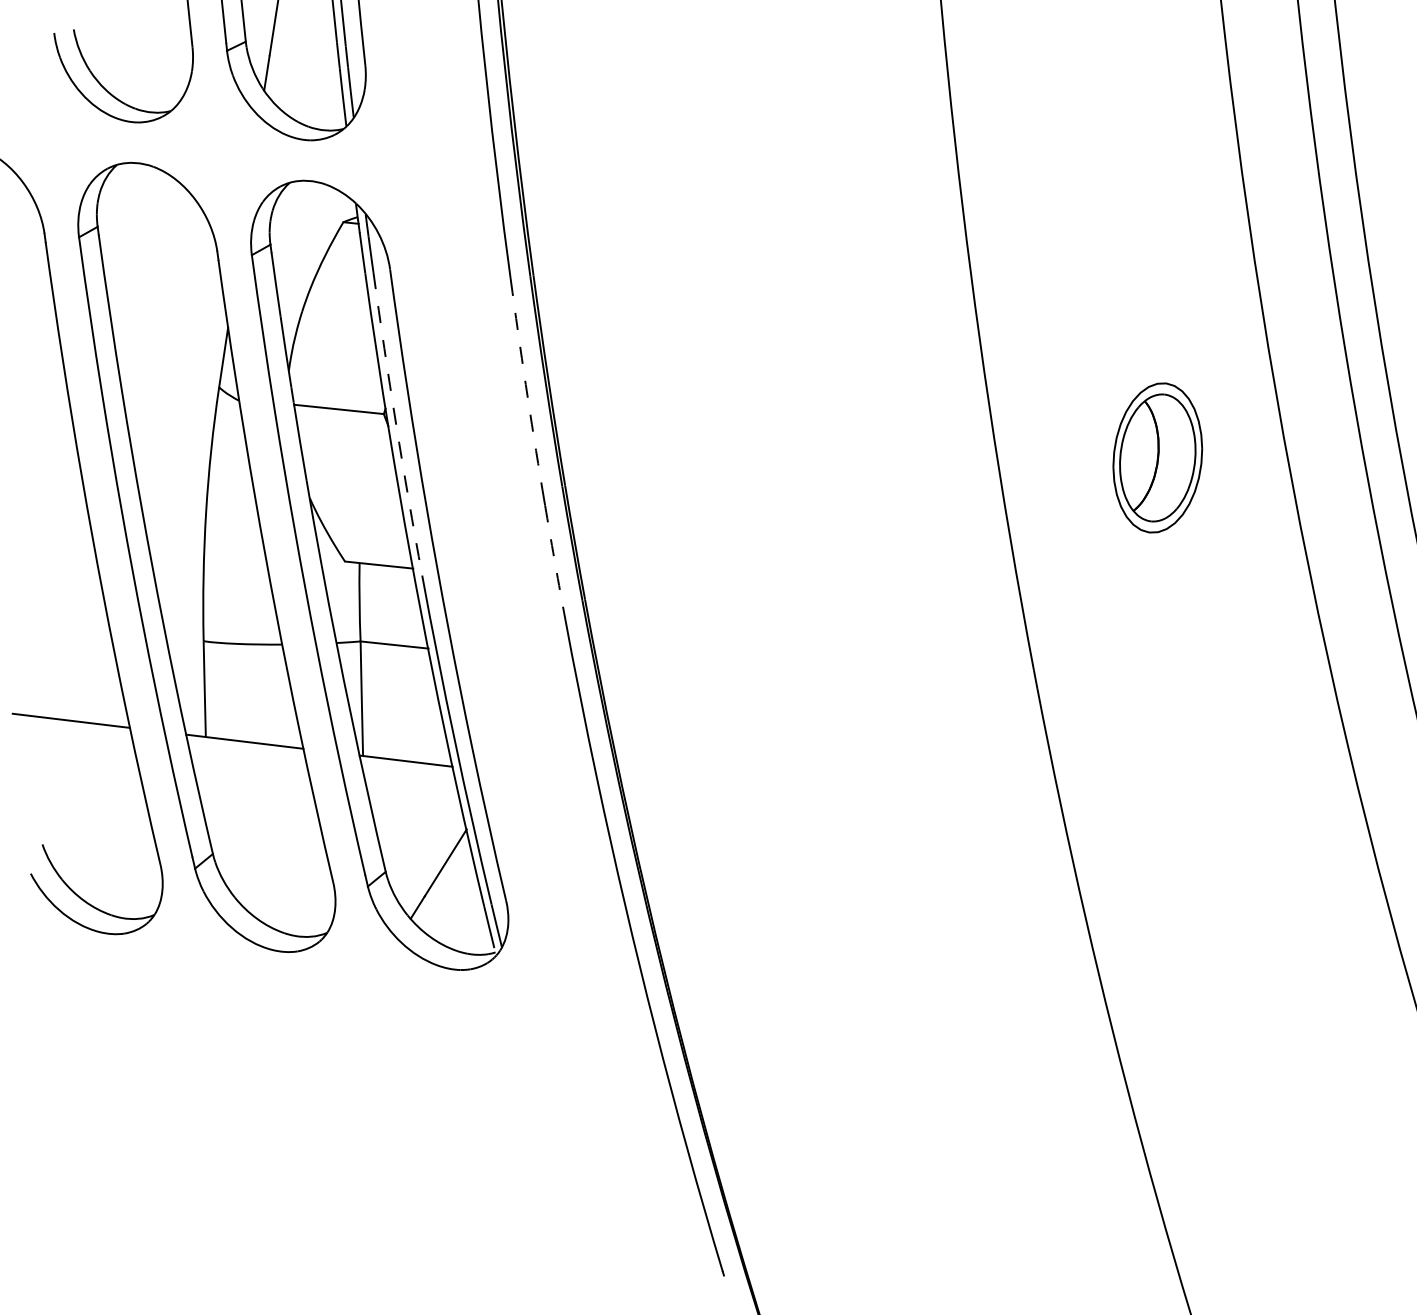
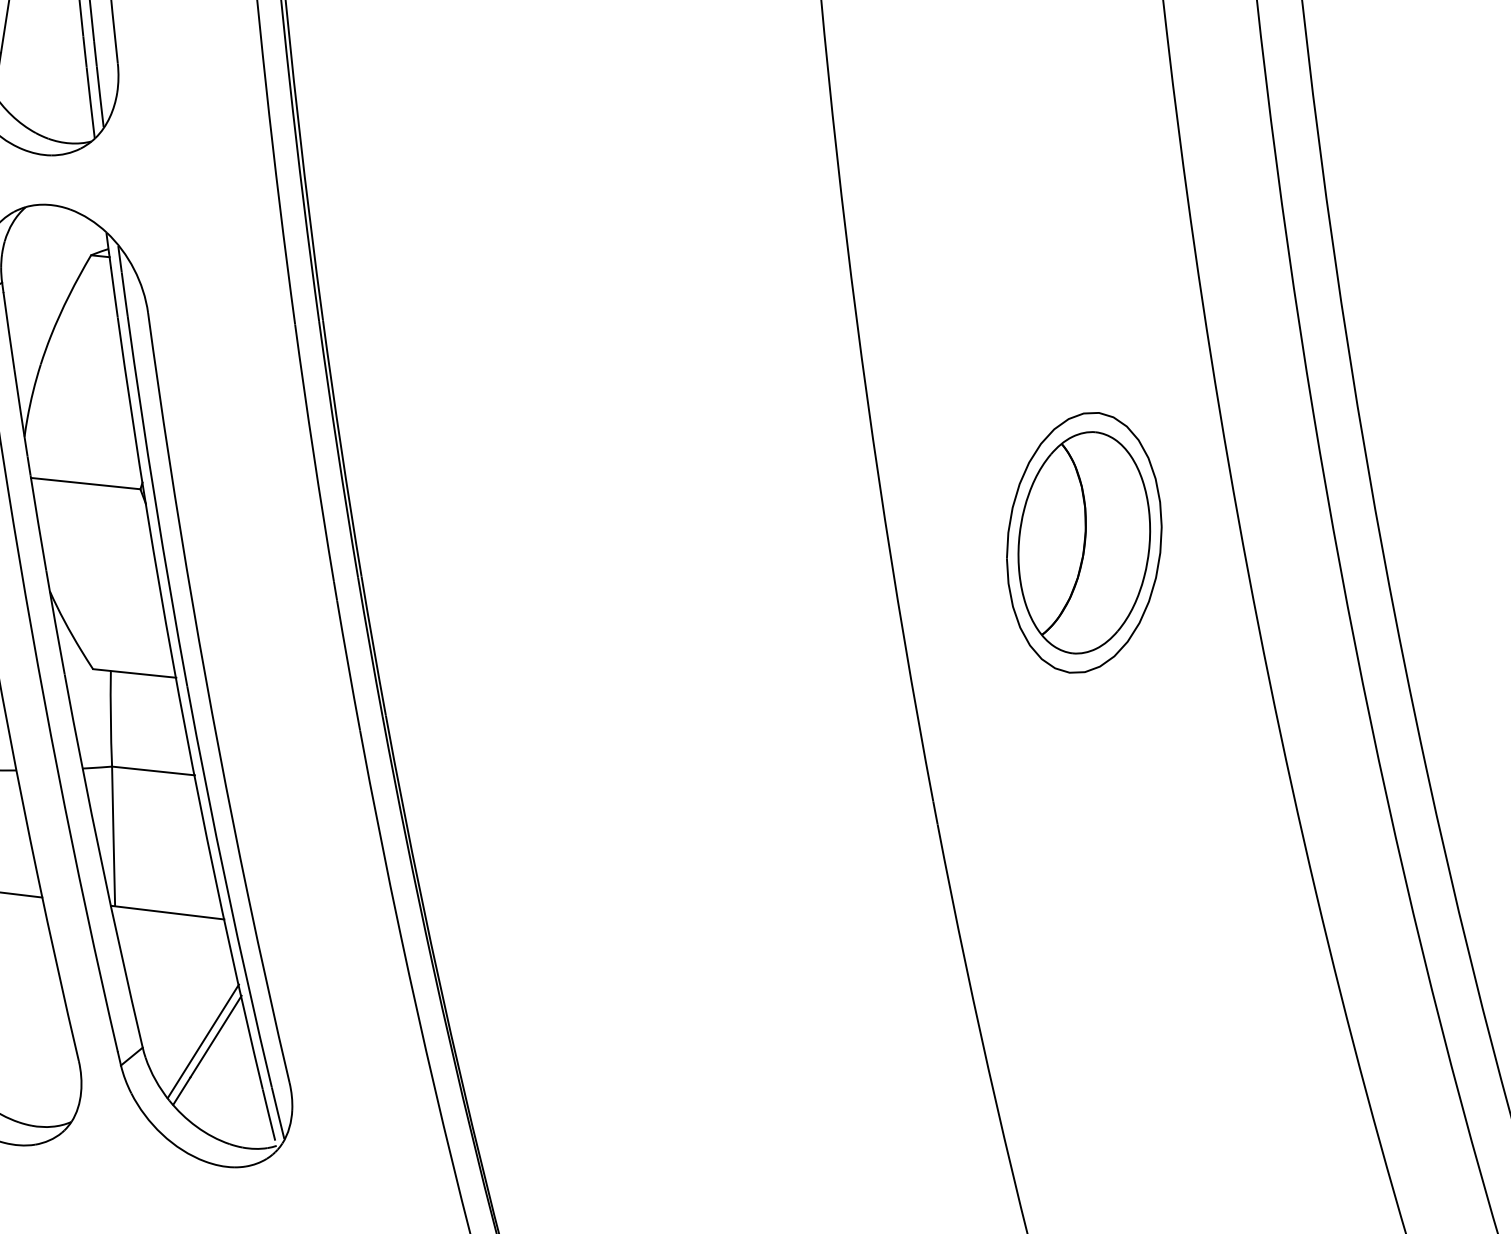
arc: (525, 384) -> (313, 453), dashed -> solid
arc: (396, 424) -> (155, 501), dashed -> solid
part: (1157, 457) -> (1084, 542), size x1.43
arc: (554, 558) -> (348, 665), dashed -> solid
line: (435, 866) -> (203, 1041), added

